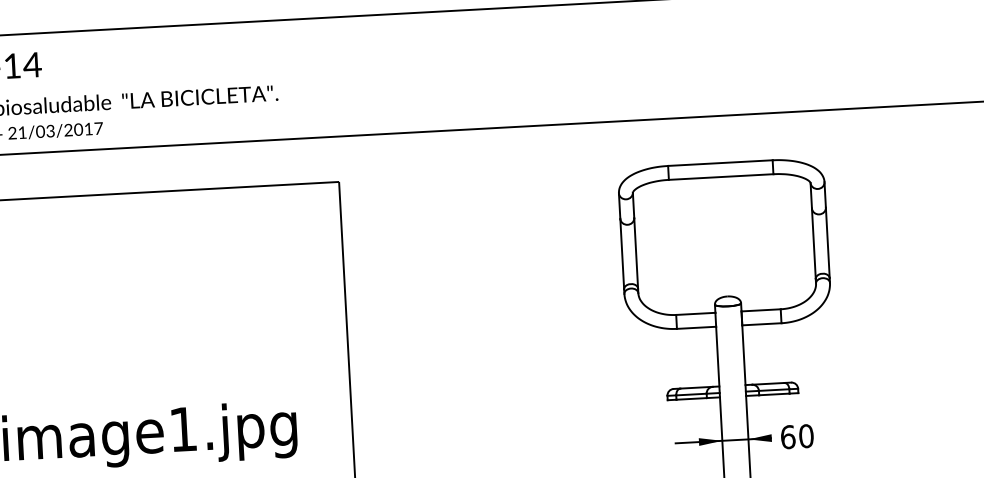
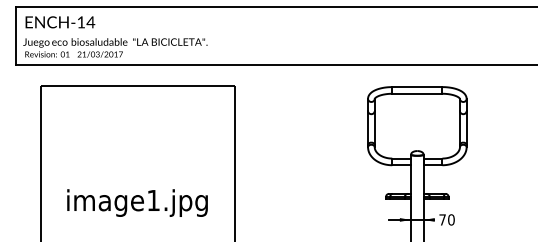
text: (787, 436) -> (442, 219), 60 -> 70

